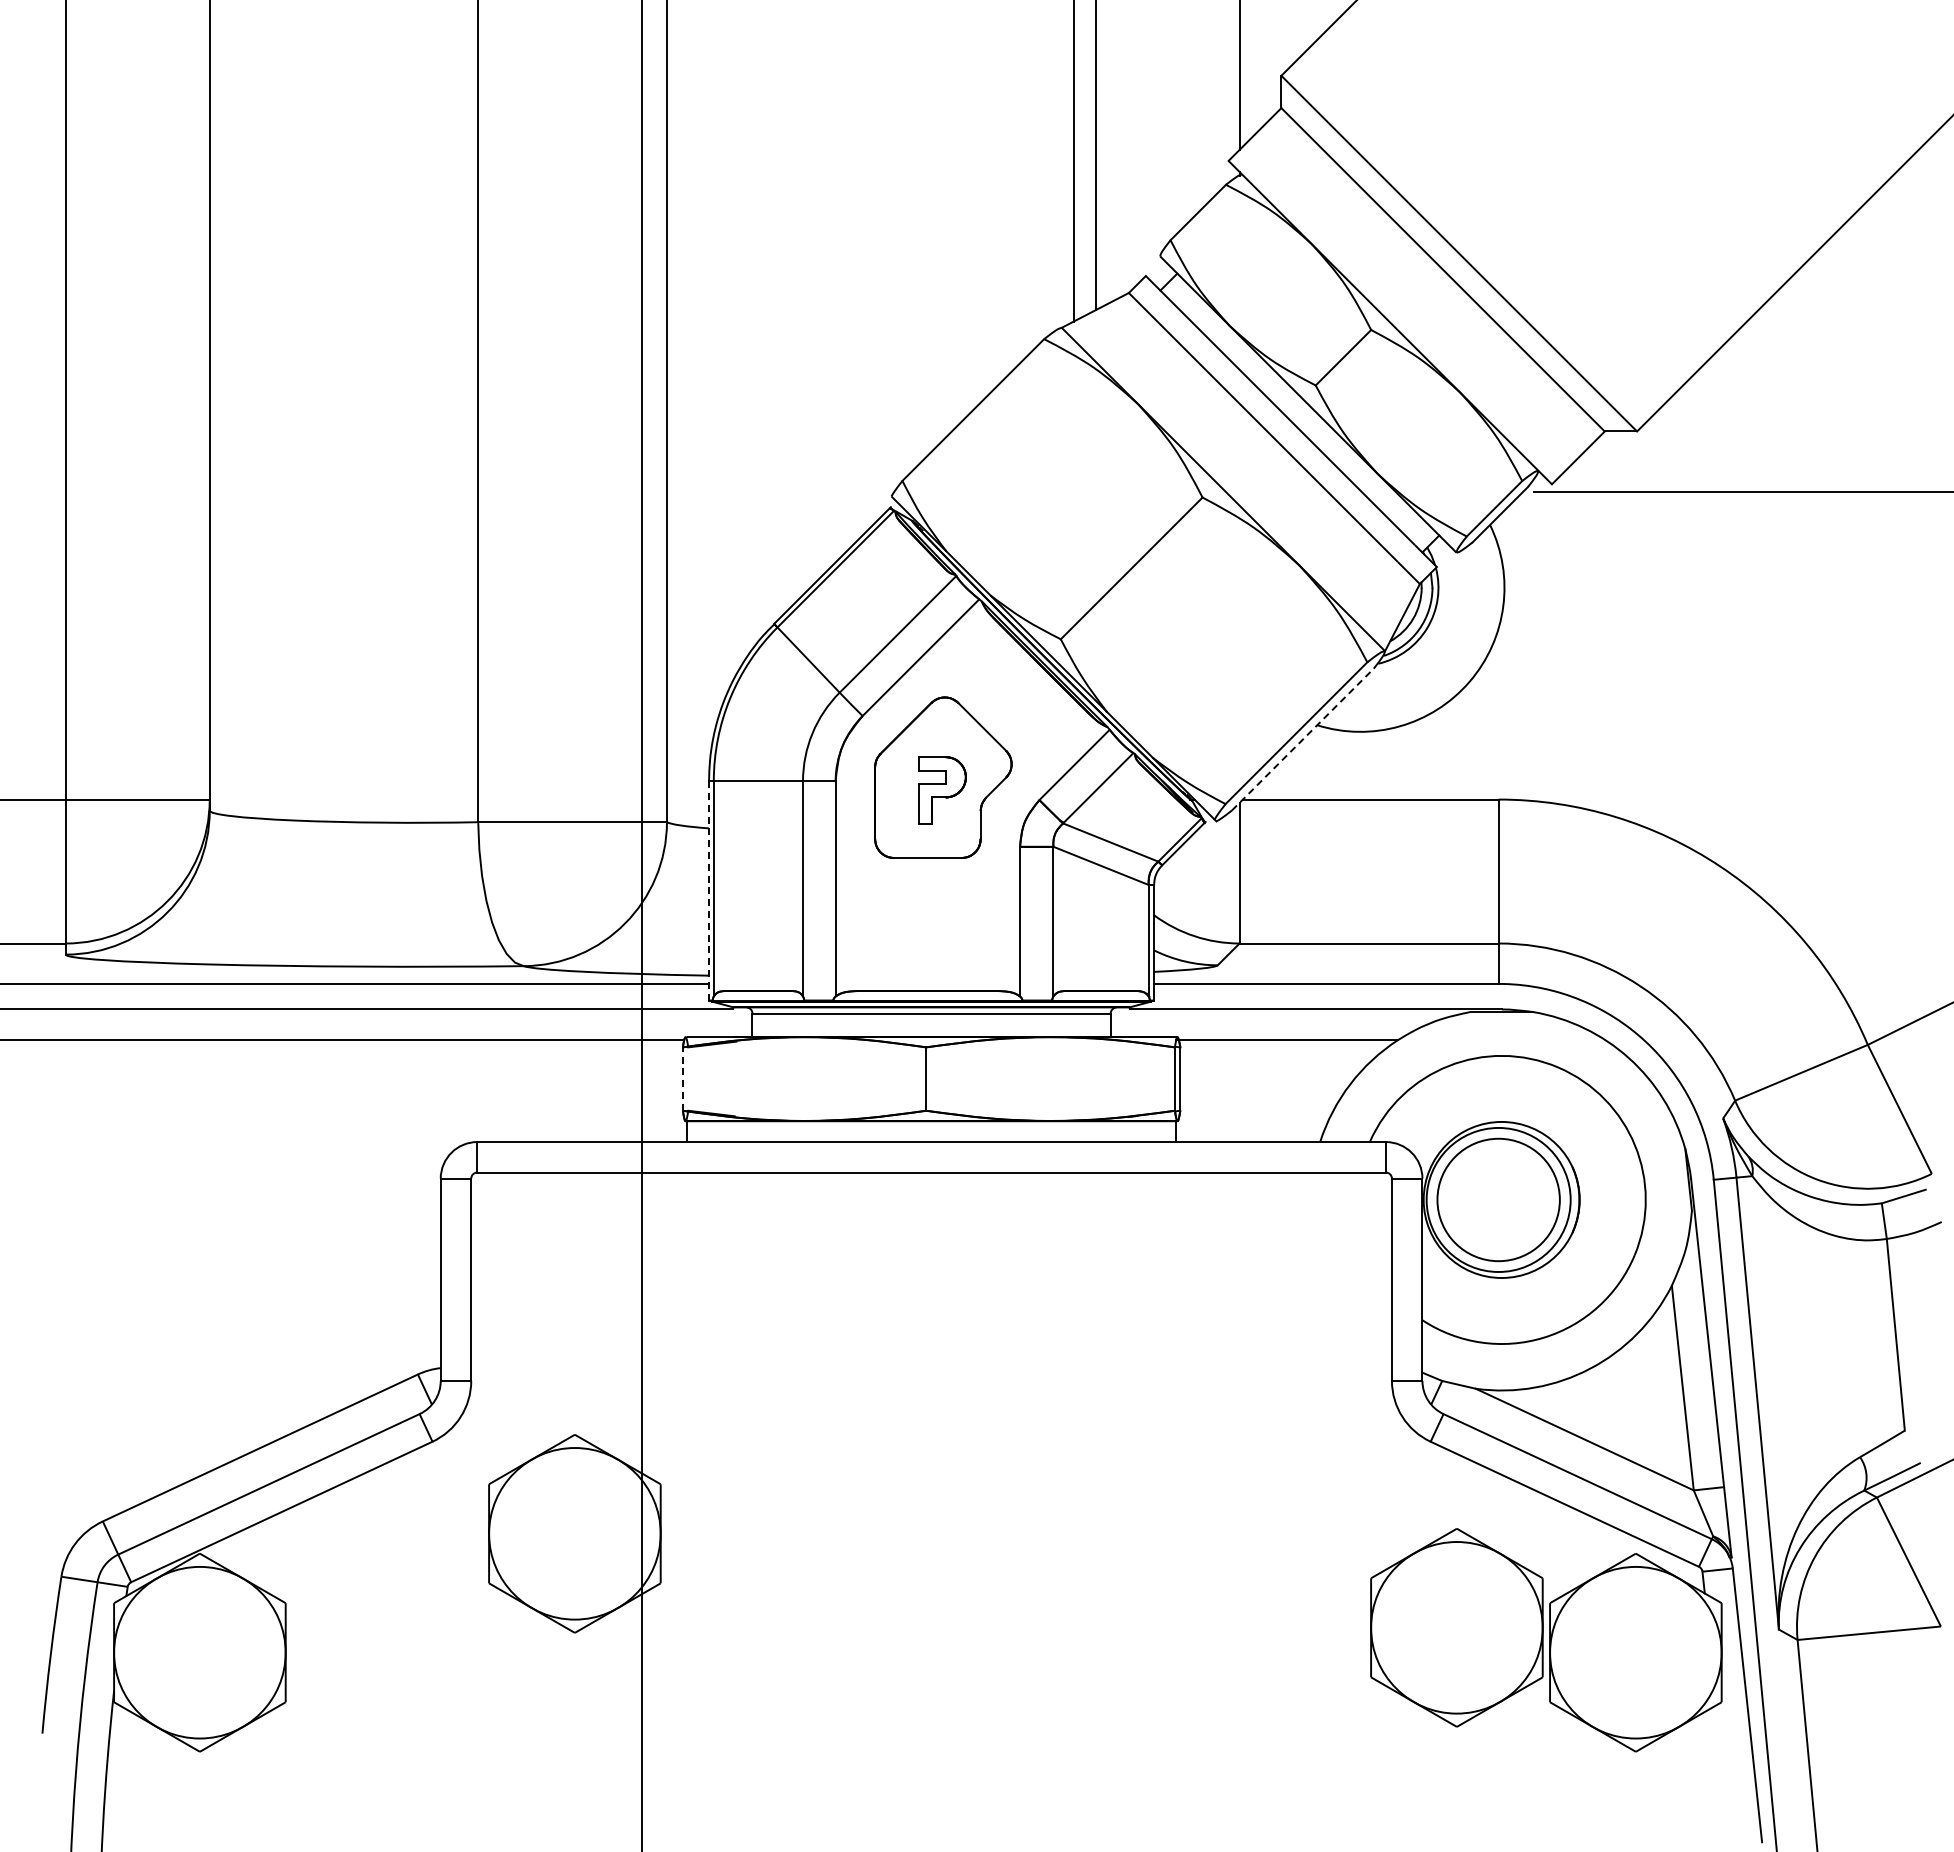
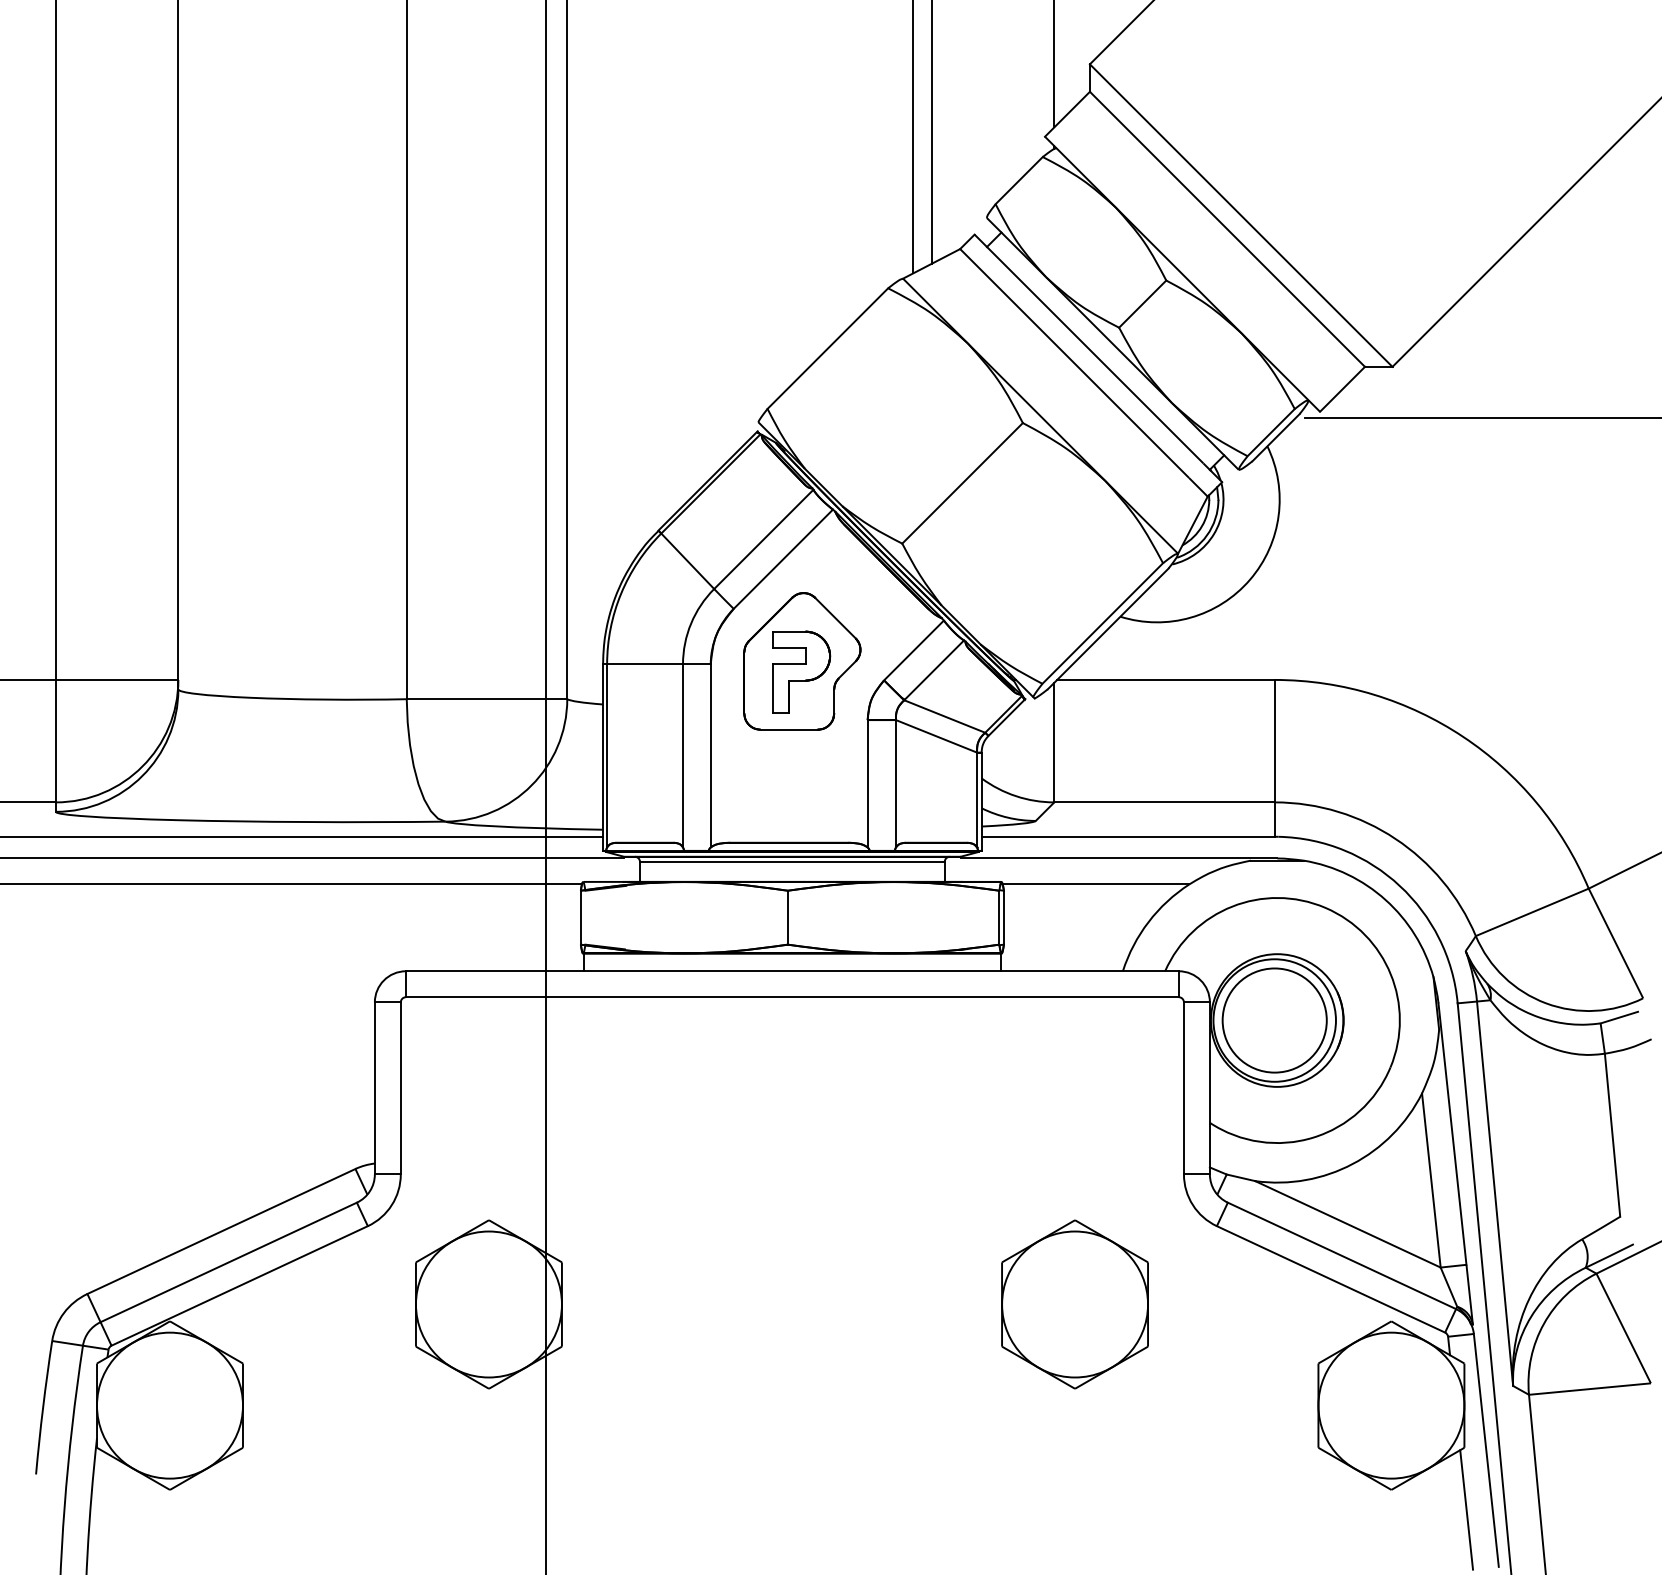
line: (1303, 739) -> (1108, 628), dashed -> solid
part: (942, 790) -> (801, 672), size x1.43
line: (709, 890) -> (603, 757), dashed -> solid
line: (682, 1079) -> (580, 918), dashed -> solid
part: (1456, 1627) -> (1074, 1304), moved
line: (1723, 1775) -> (1465, 1510), added

